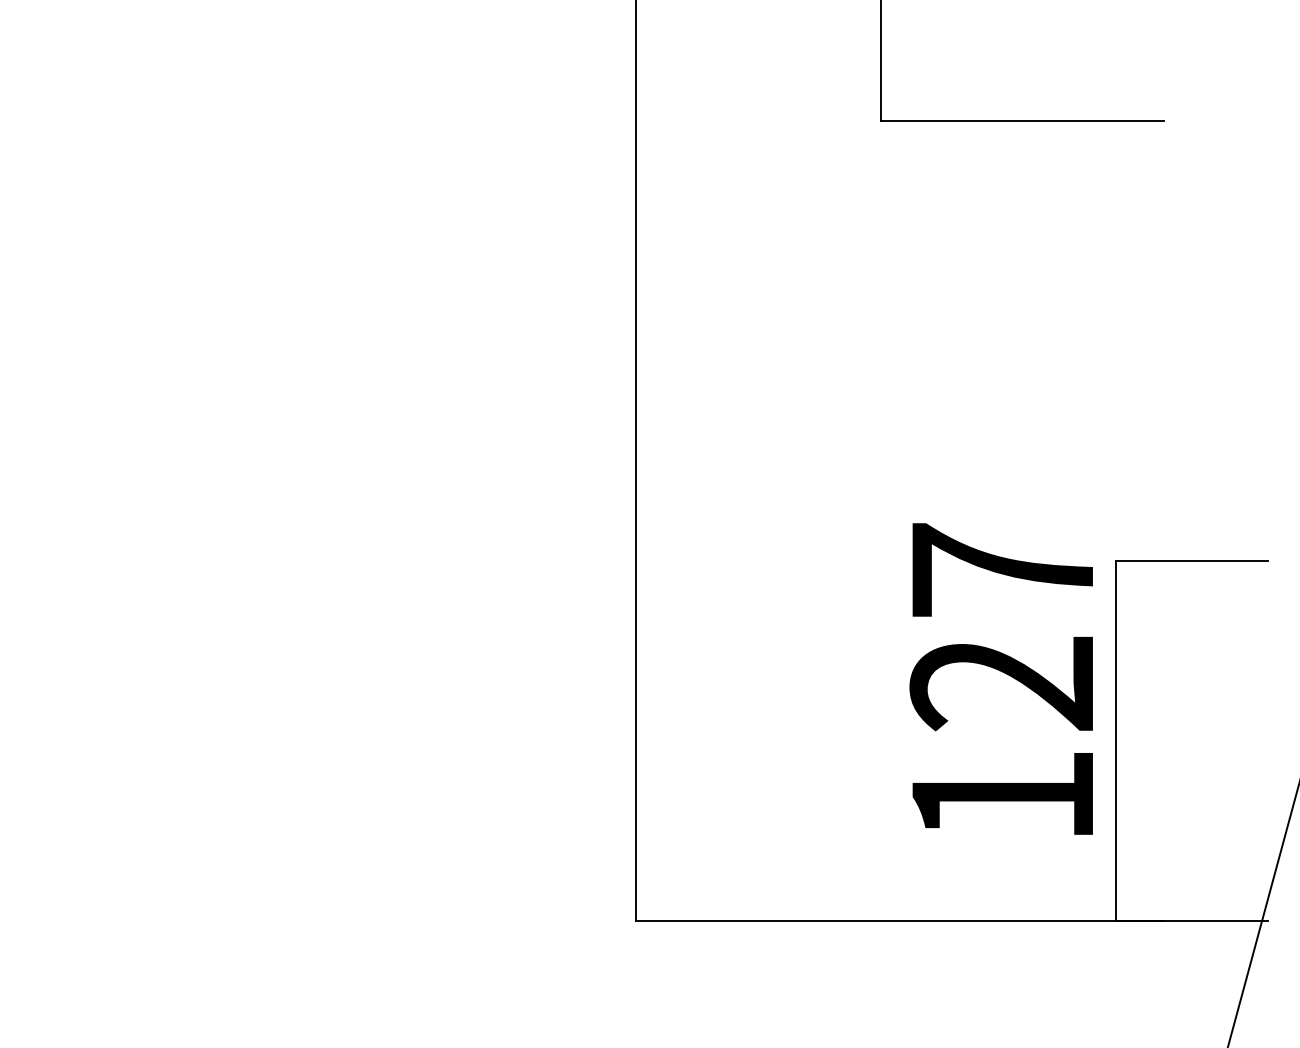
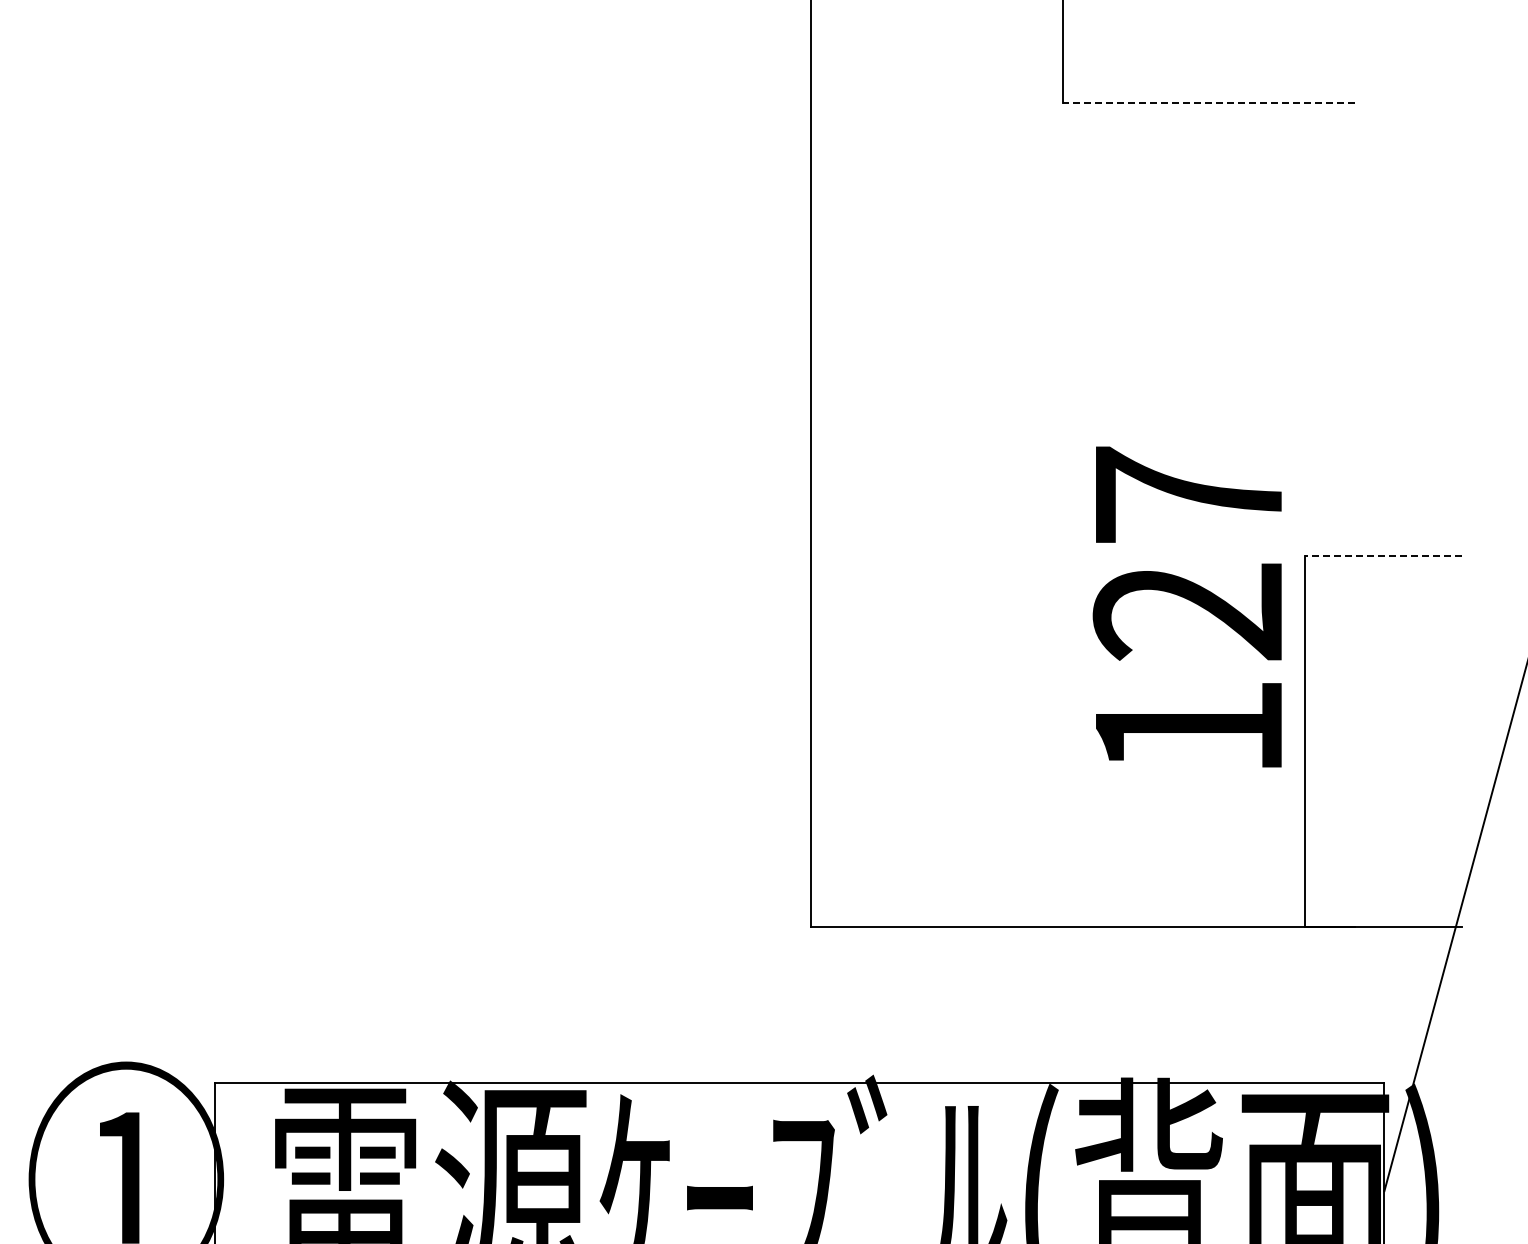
line: (1021, 120) -> (1208, 102), solid -> dashed
line: (1191, 560) -> (1383, 555), solid -> dashed
text: (1000, 678) -> (1186, 606), moved

